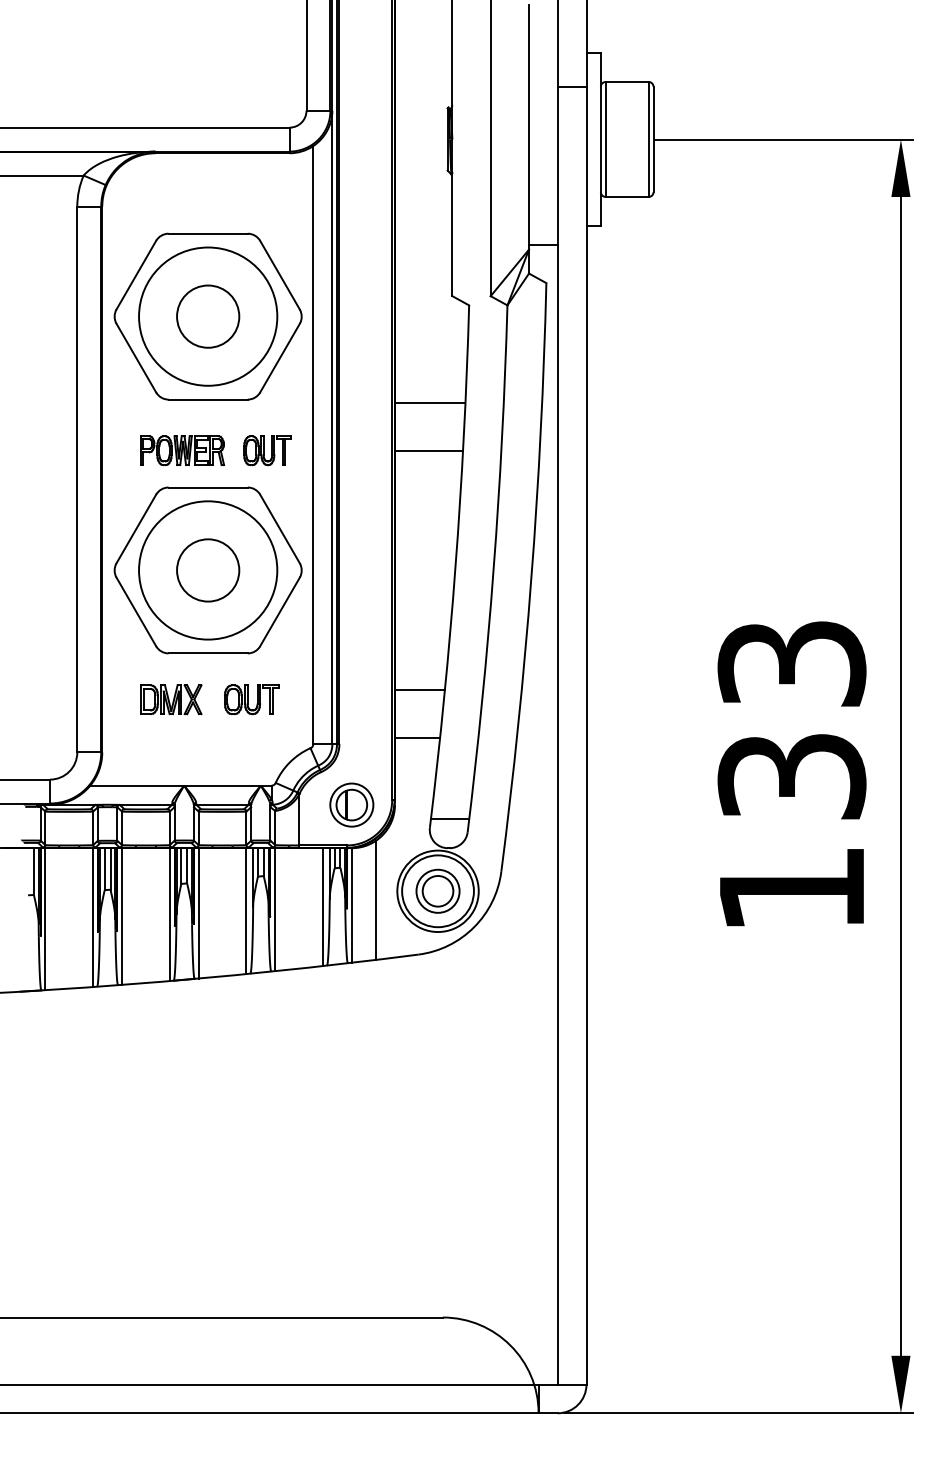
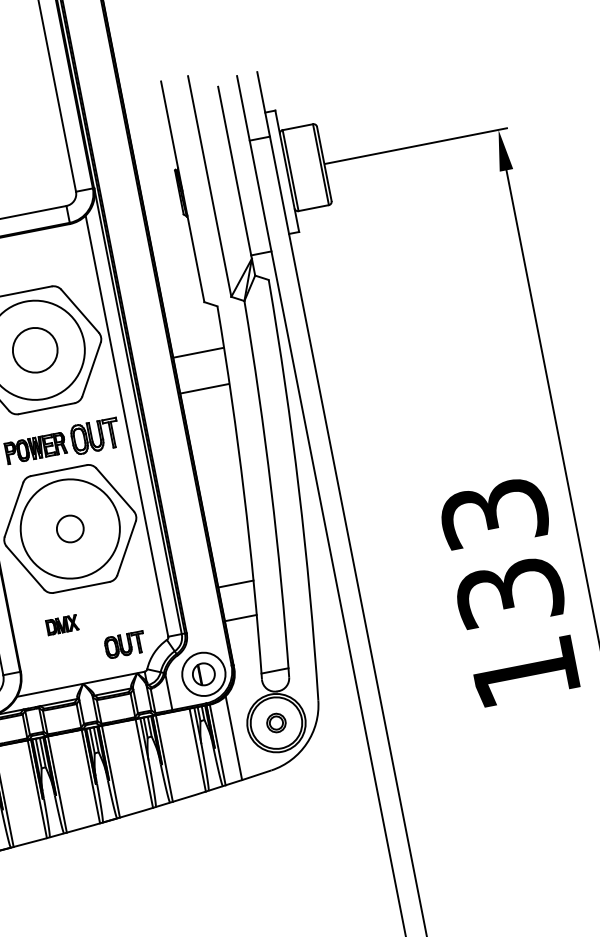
line: (429, 402) -> (197, 352), moved
part: (267, 450) -> (95, 436), size x1.4
line: (428, 450) -> (203, 388), moved
circle: (208, 570) -> (70, 528), size x0.6
part: (171, 699) -> (62, 624), size x0.7
part: (251, 699) -> (124, 644), moved
circle: (351, 804) -> (203, 673), size x1.4
part: (437, 890) -> (275, 722), size x0.6

